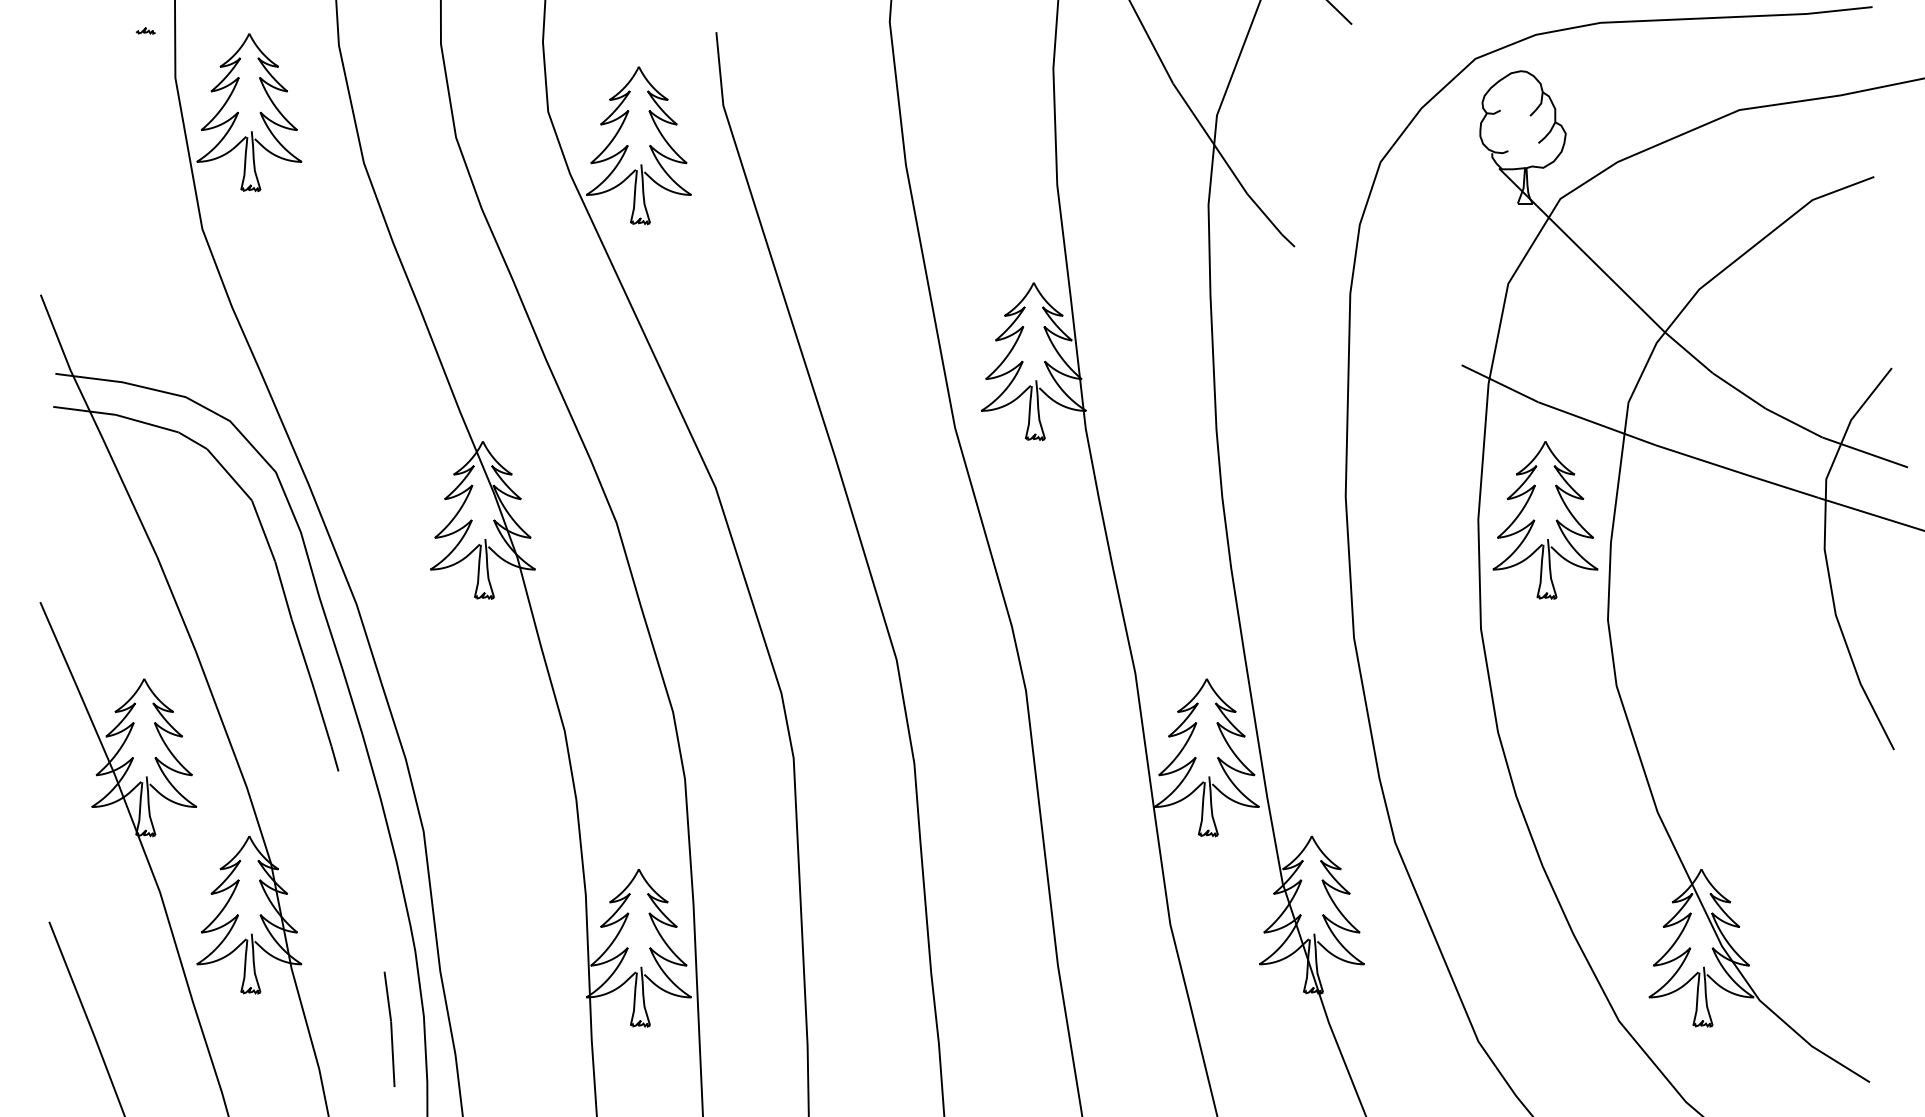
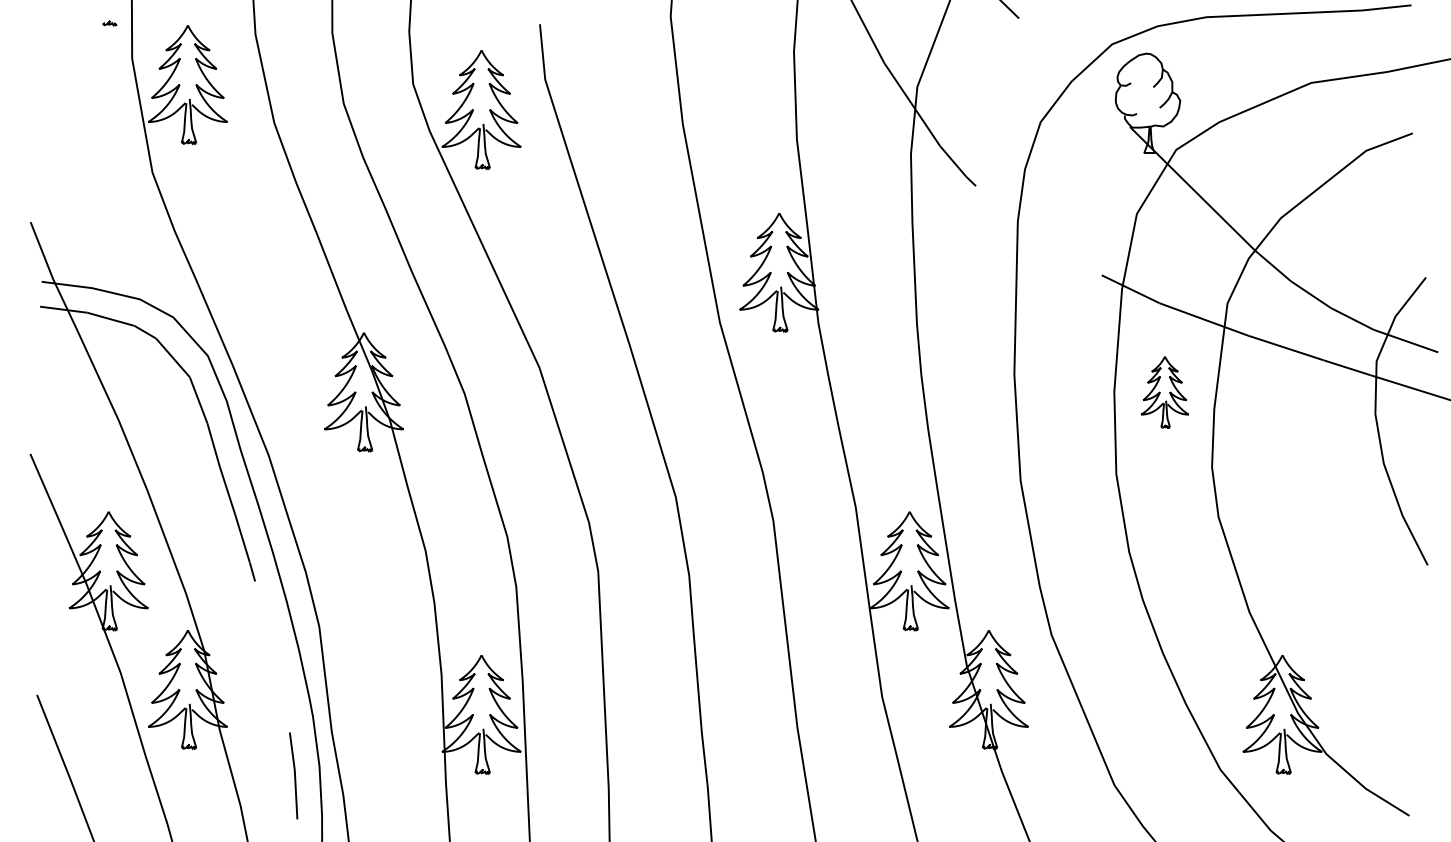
part: (1544, 520) -> (1164, 392), size x0.6

